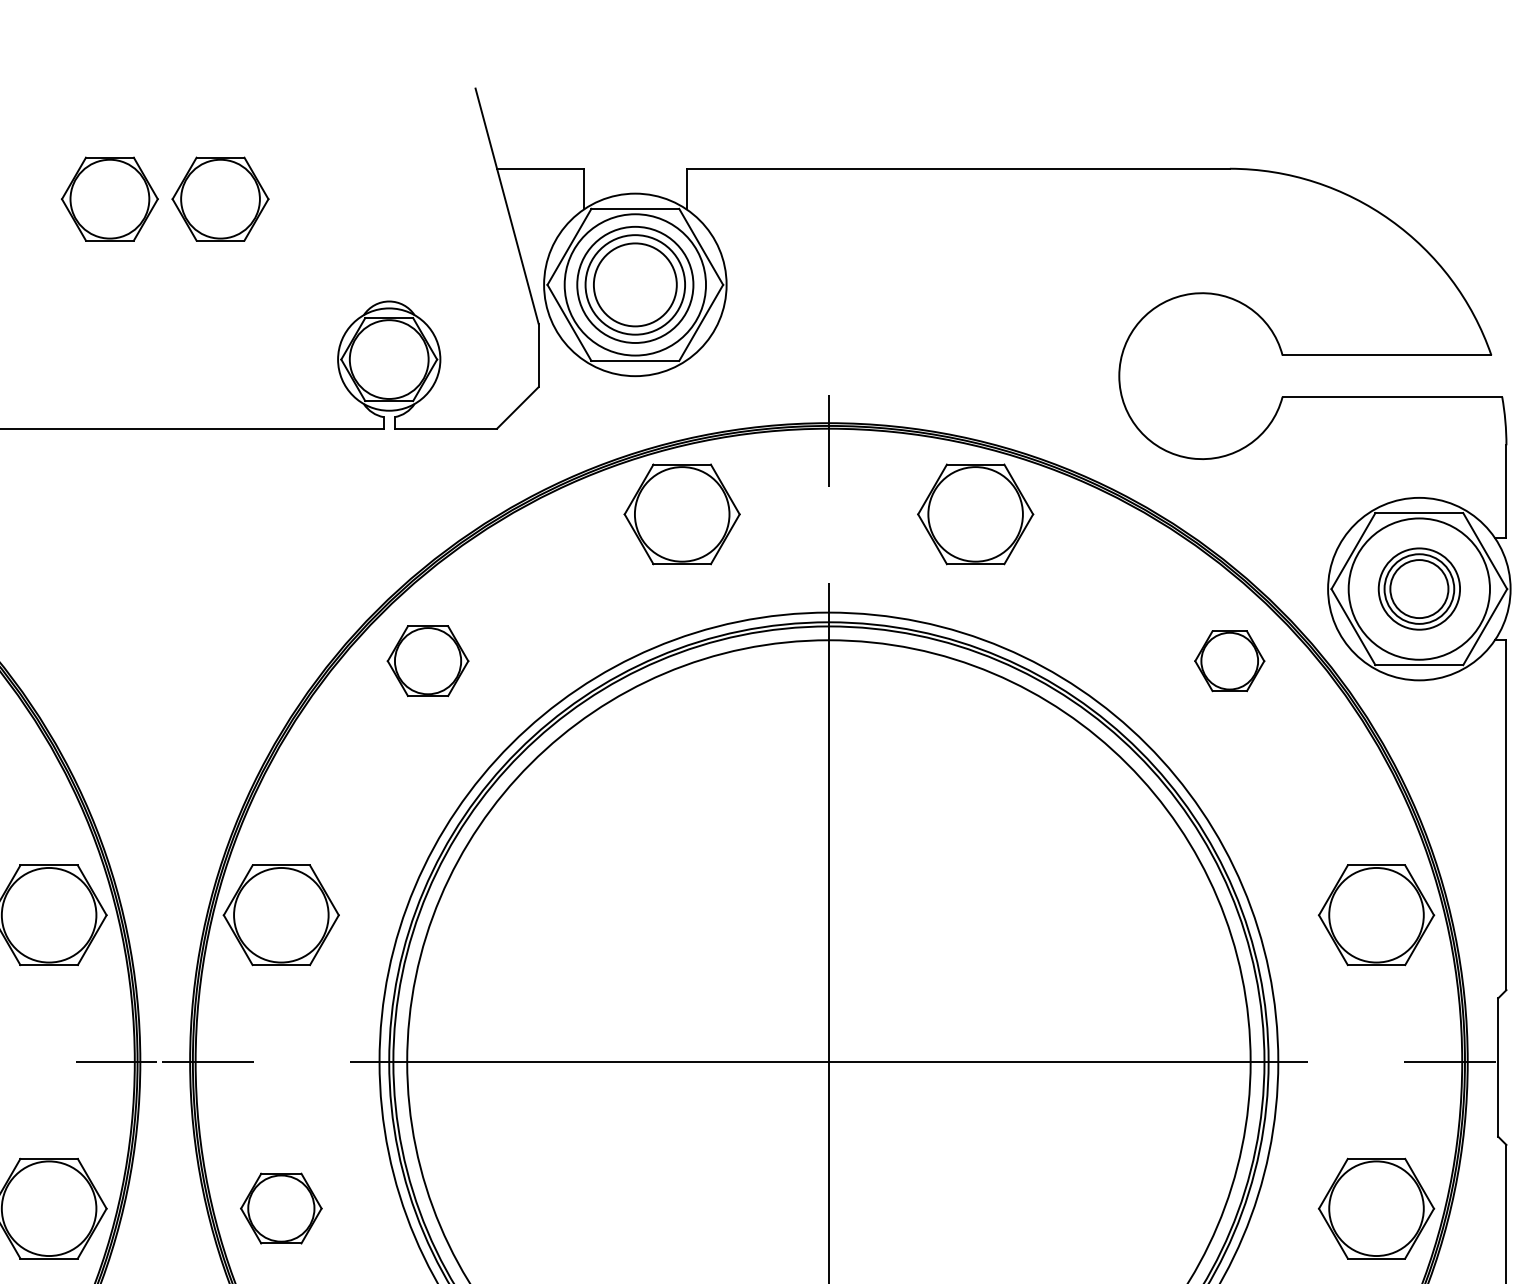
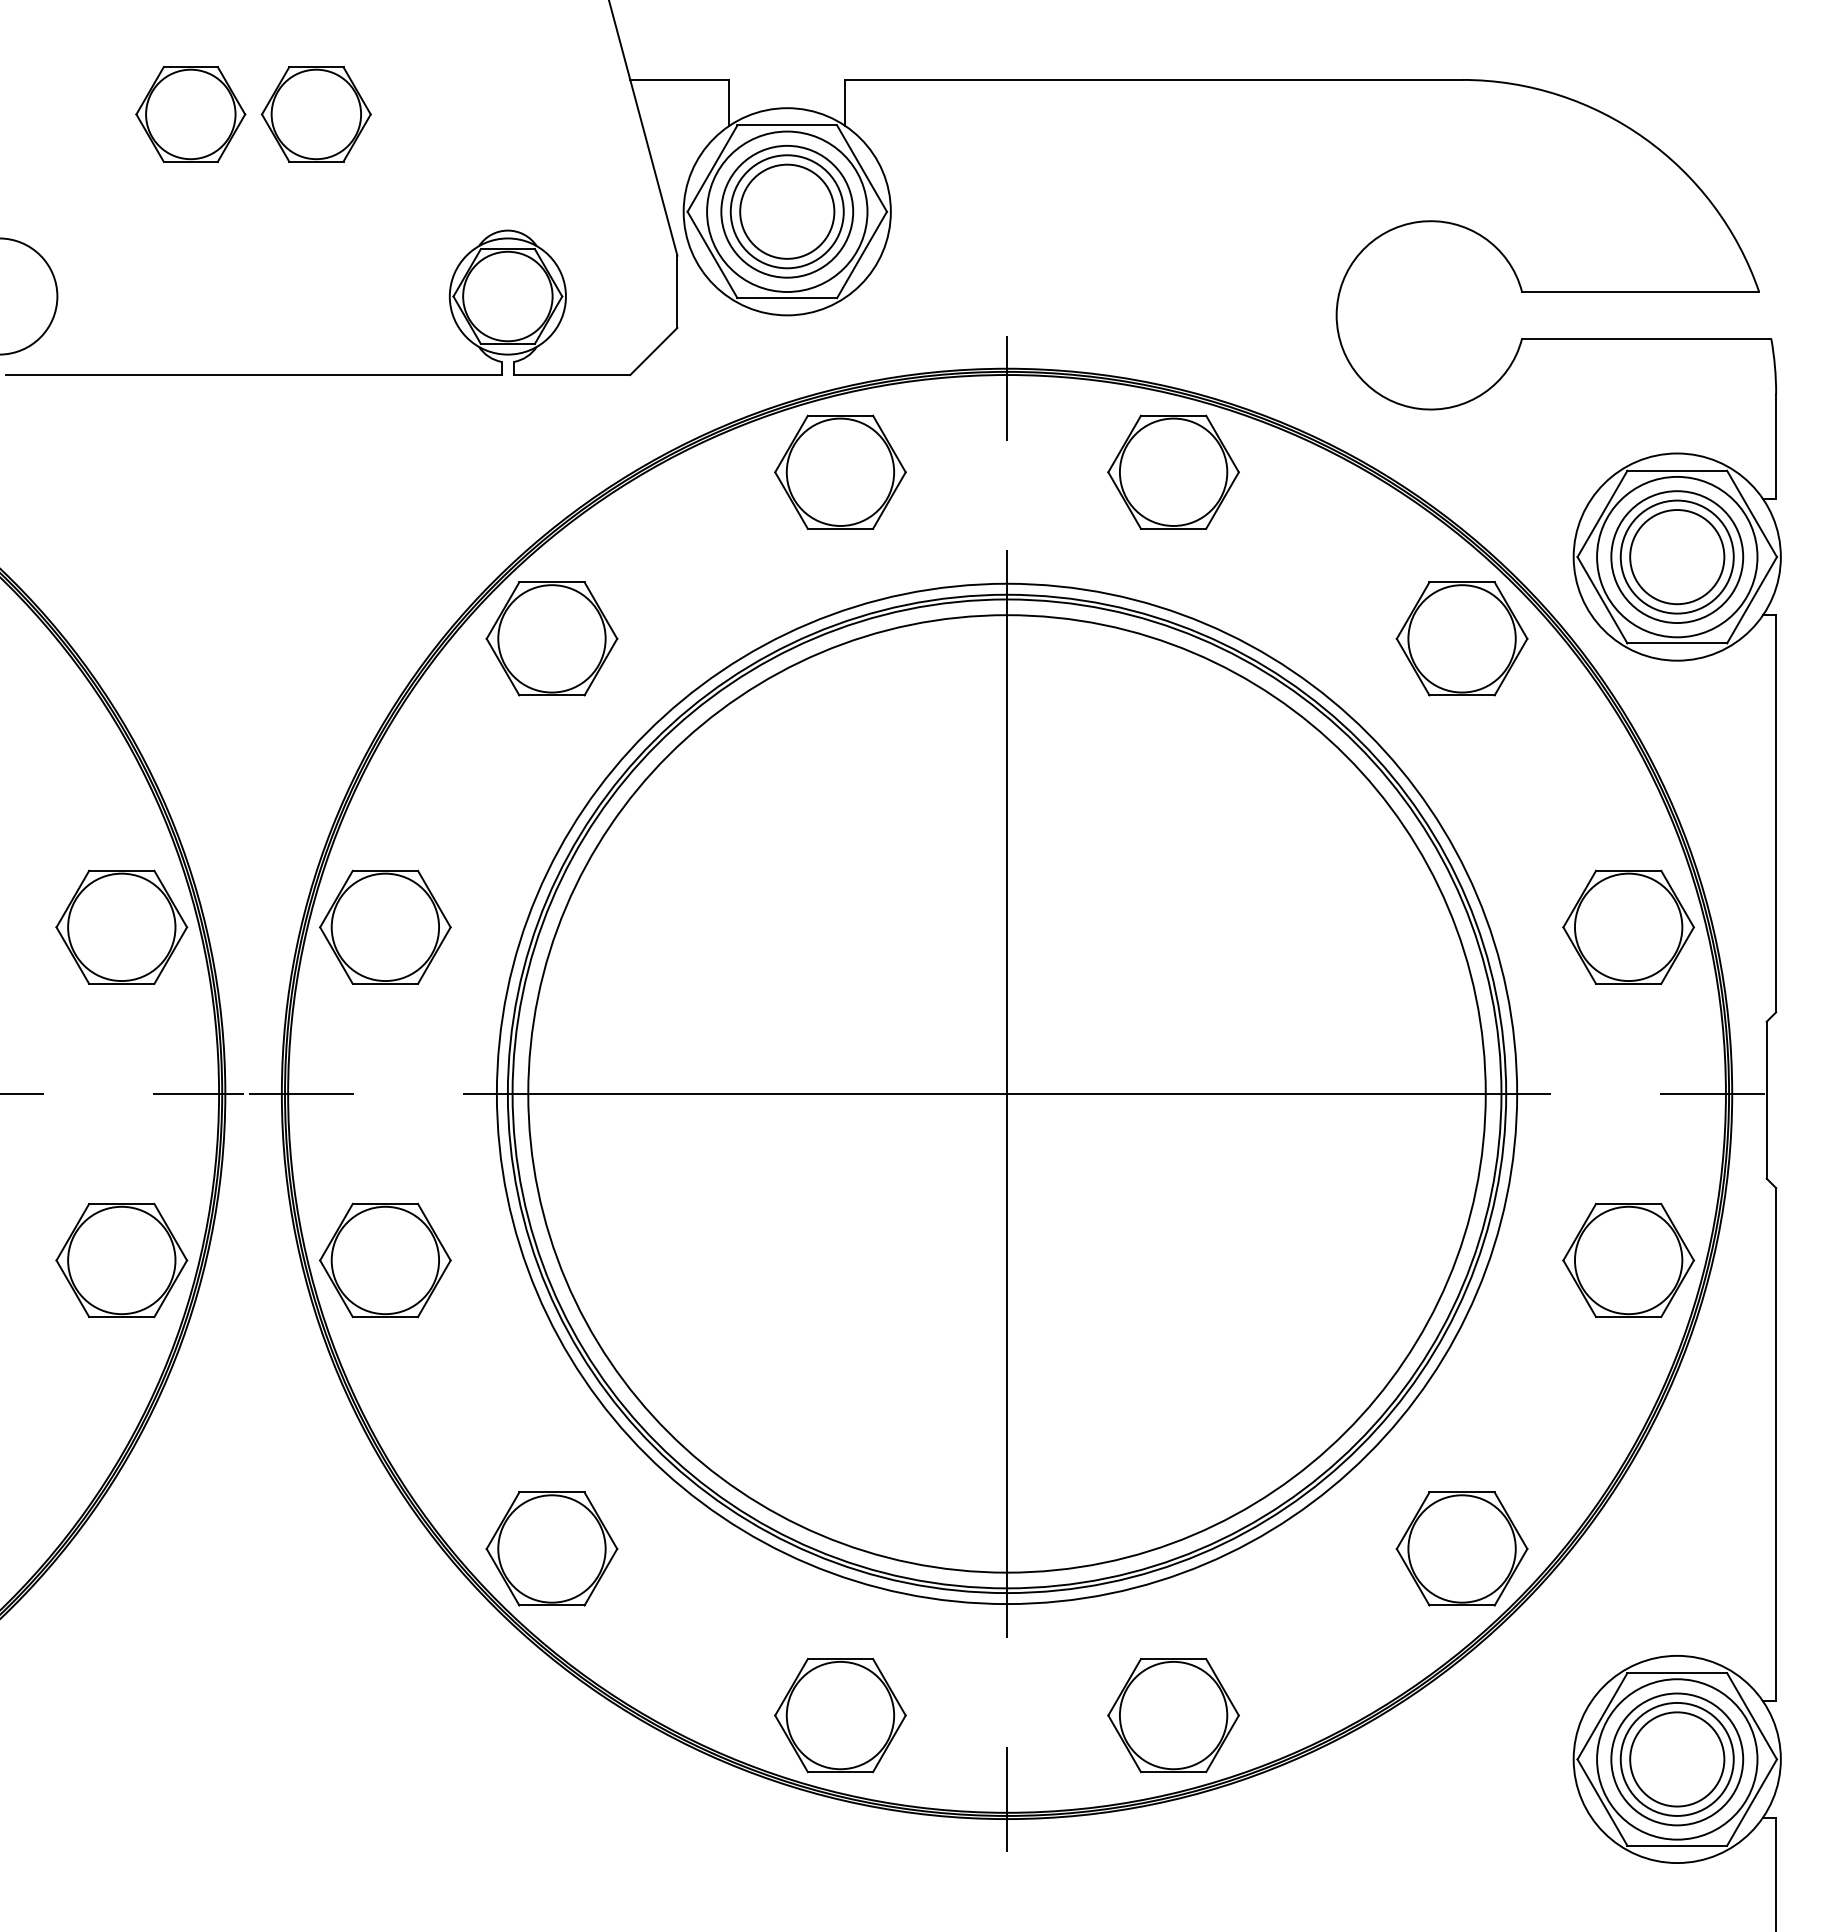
part: (1419, 588) -> (1677, 556), size x1.43
part: (427, 660) -> (551, 638), size x1.43
part: (1229, 660) -> (1461, 638), size x1.67
part: (281, 1207) -> (385, 1259), size x1.43

